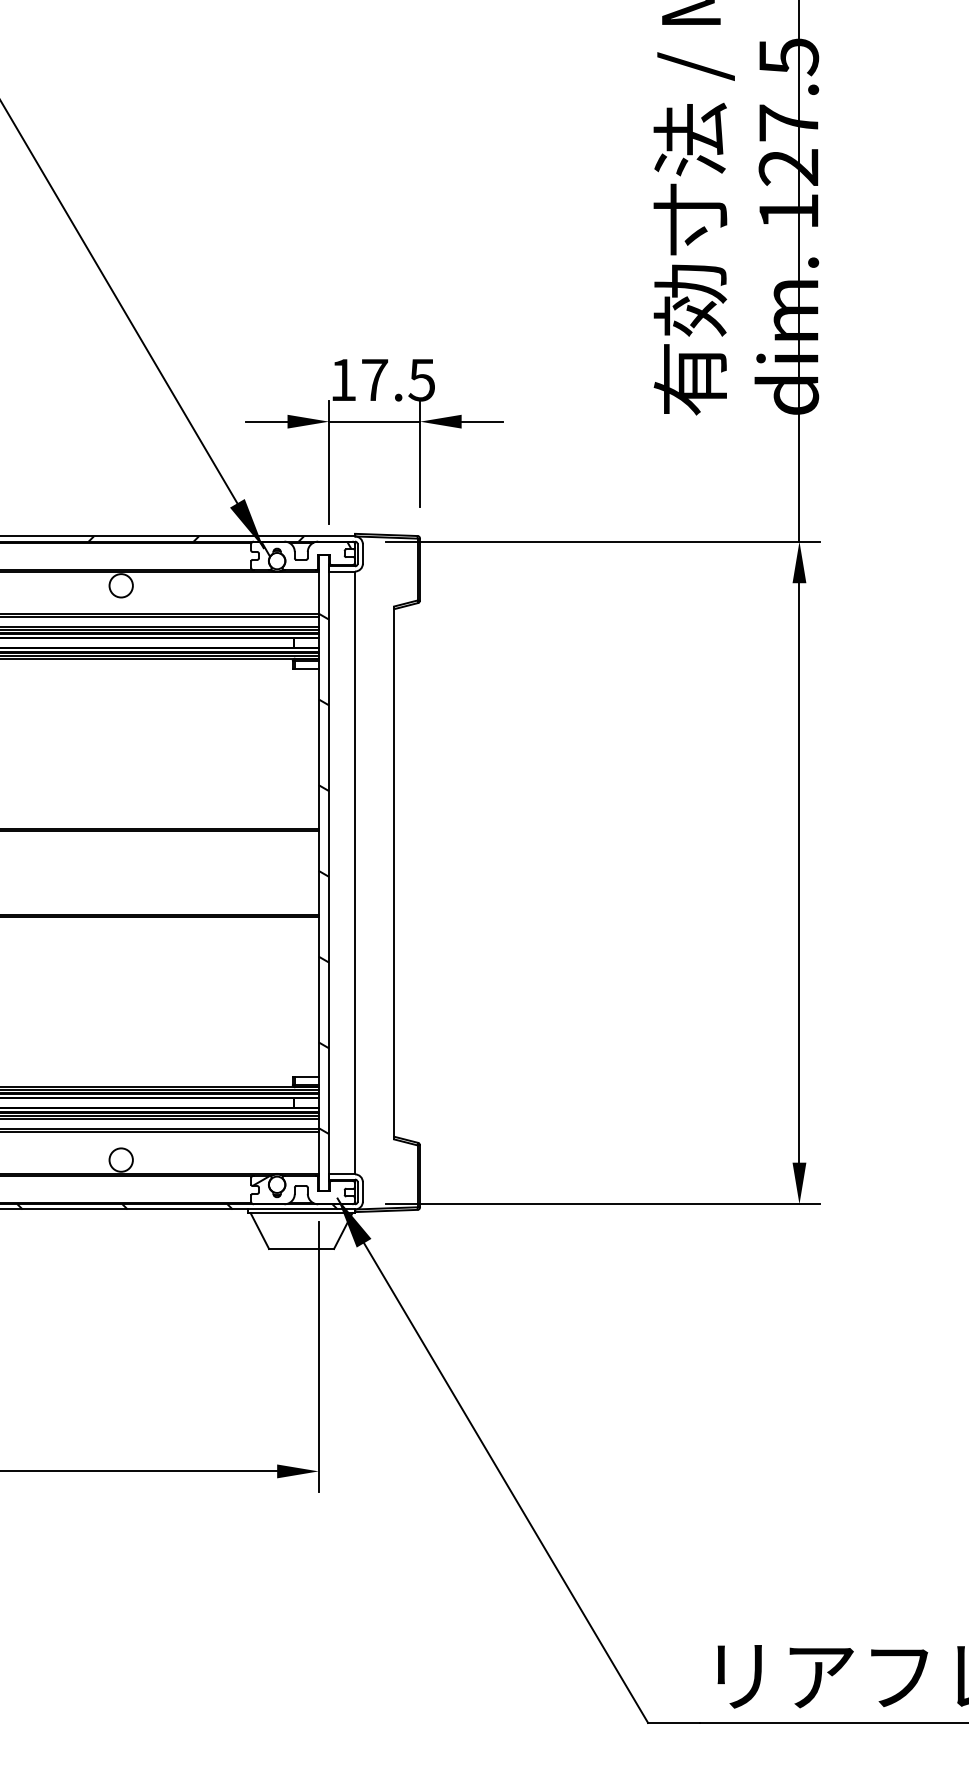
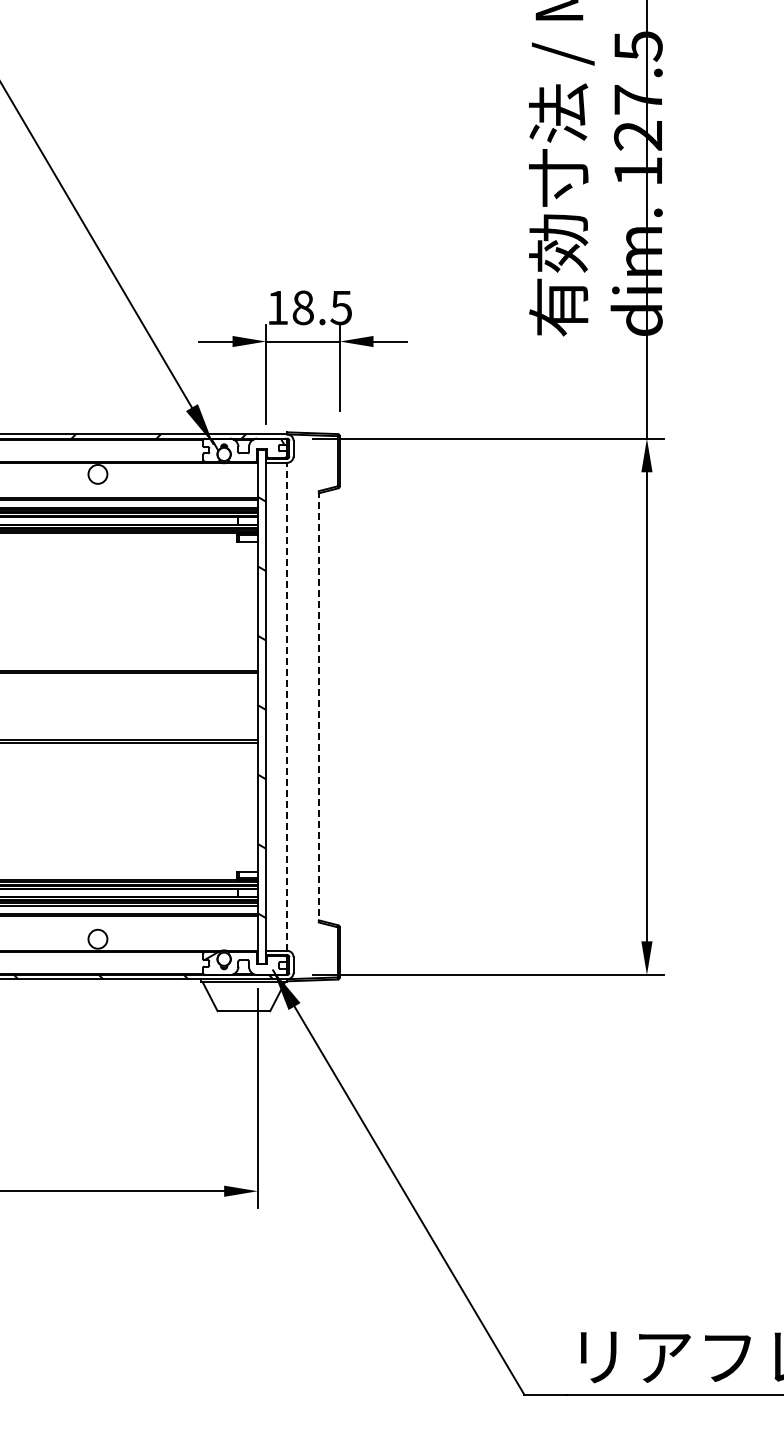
text: (373, 379) -> (302, 307), 17.5 -> 18.5
line: (355, 872) -> (287, 706), solid -> dashed
line: (393, 872) -> (318, 706), solid -> dashed

